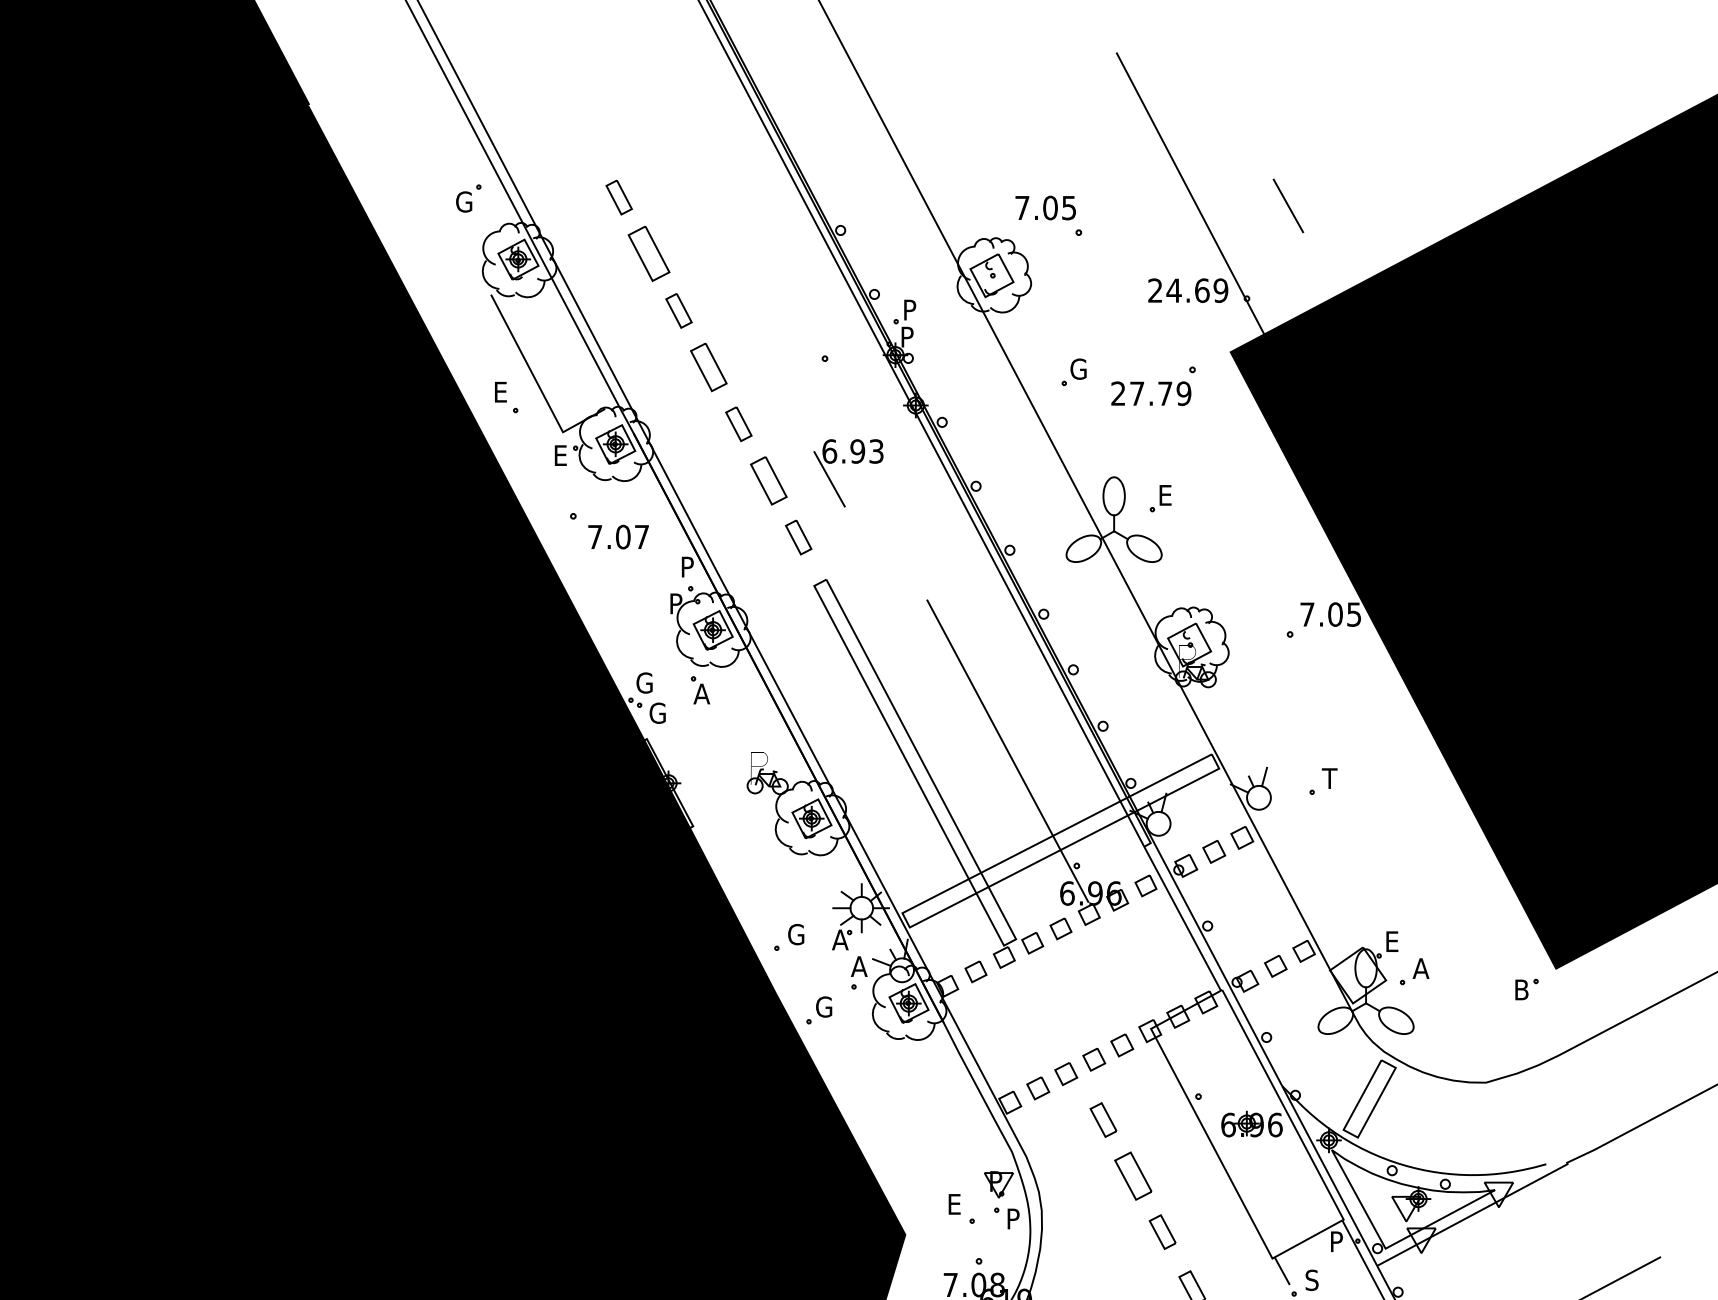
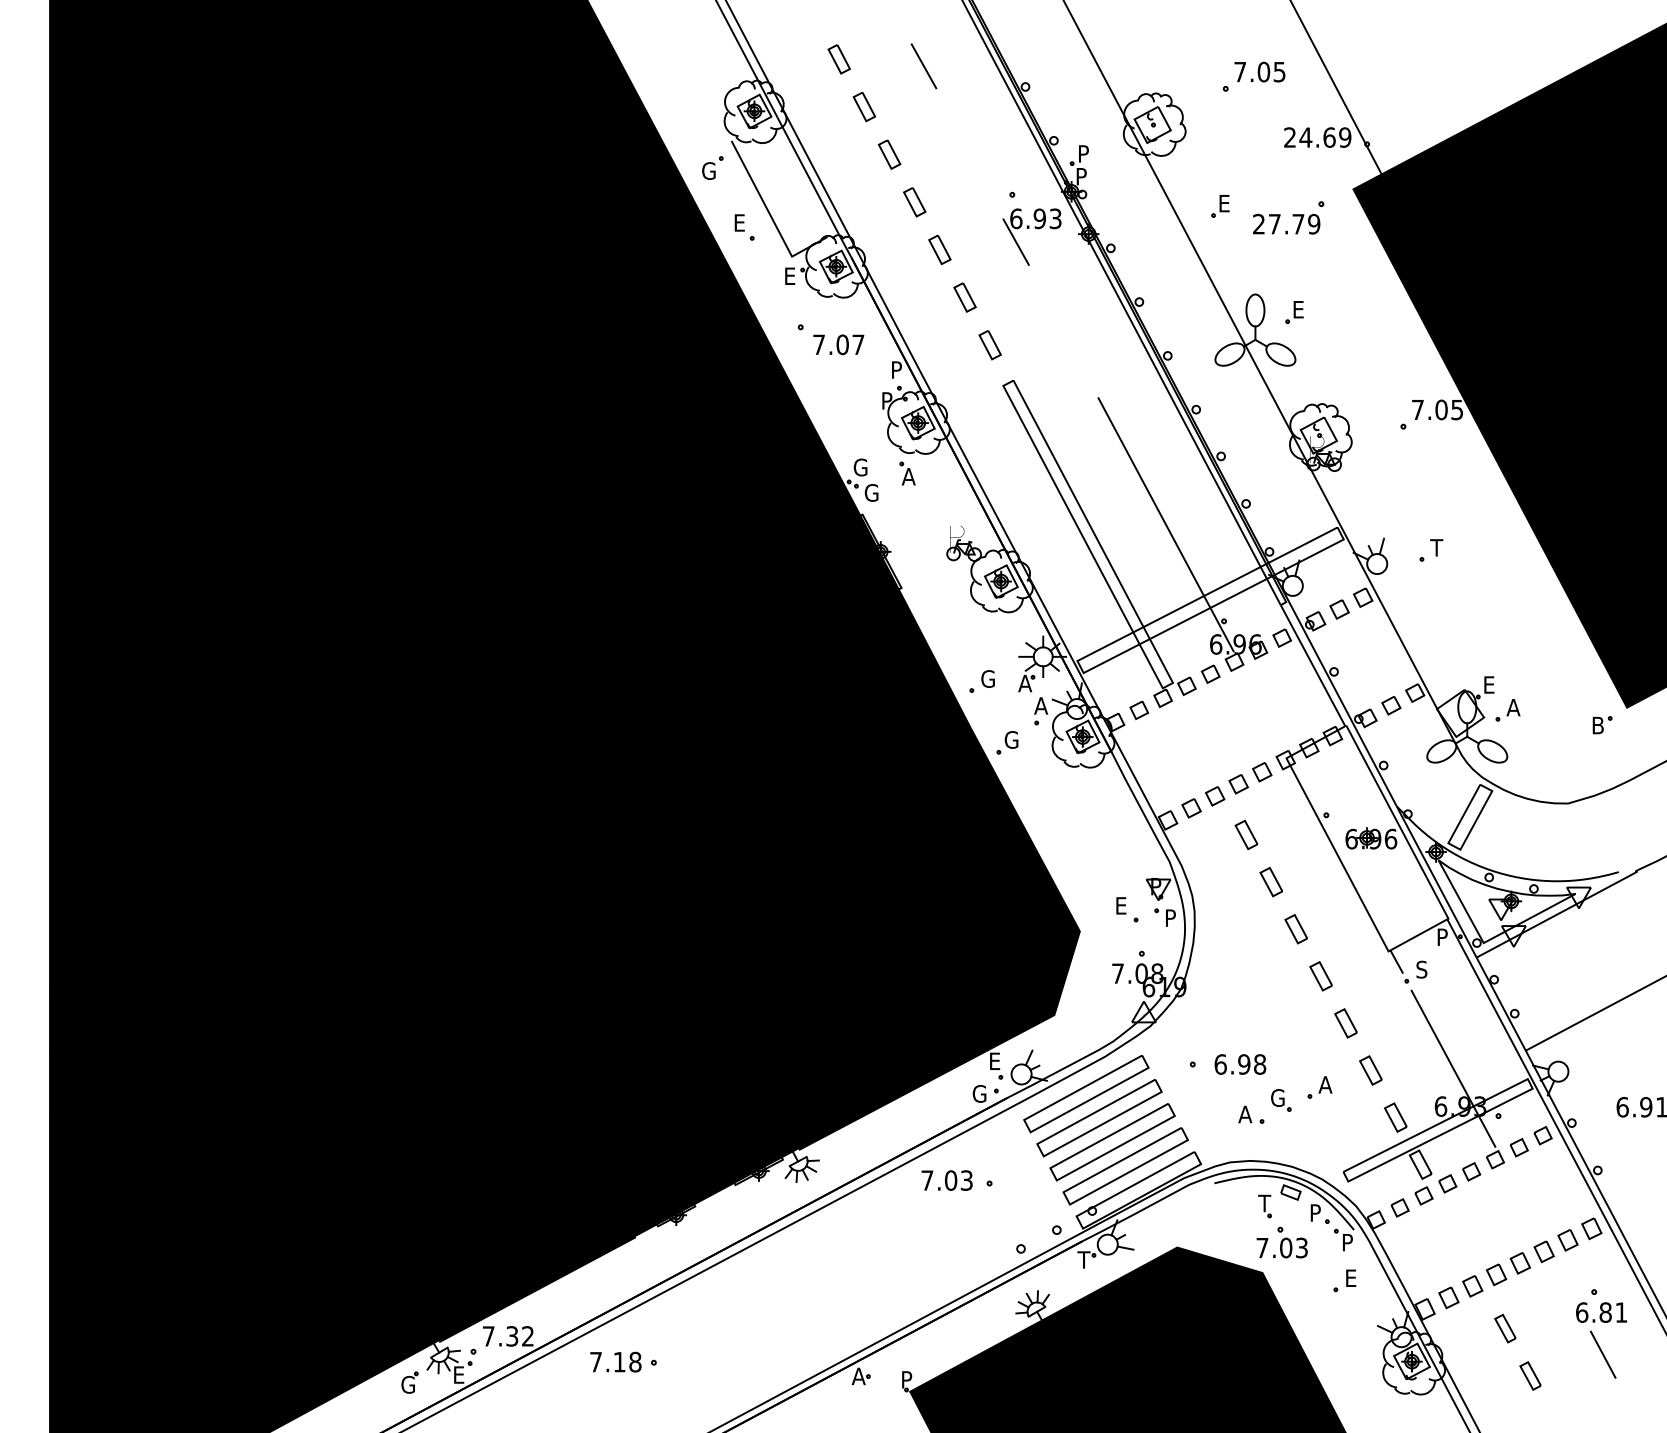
part: (468, 197) -> (712, 167), moved
line: (1287, 206) -> (923, 66), moved
text: (1045, 207) -> (1259, 71), moved
part: (649, 254) -> (864, 107), size x0.62
part: (708, 367) -> (914, 202), size x0.71
text: (1078, 369) -> (1225, 203), G -> E
part: (845, 463) -> (1029, 228), moved
part: (768, 480) -> (964, 297), size x0.71
part: (1132, 1175) -> (1270, 881), size x0.71

